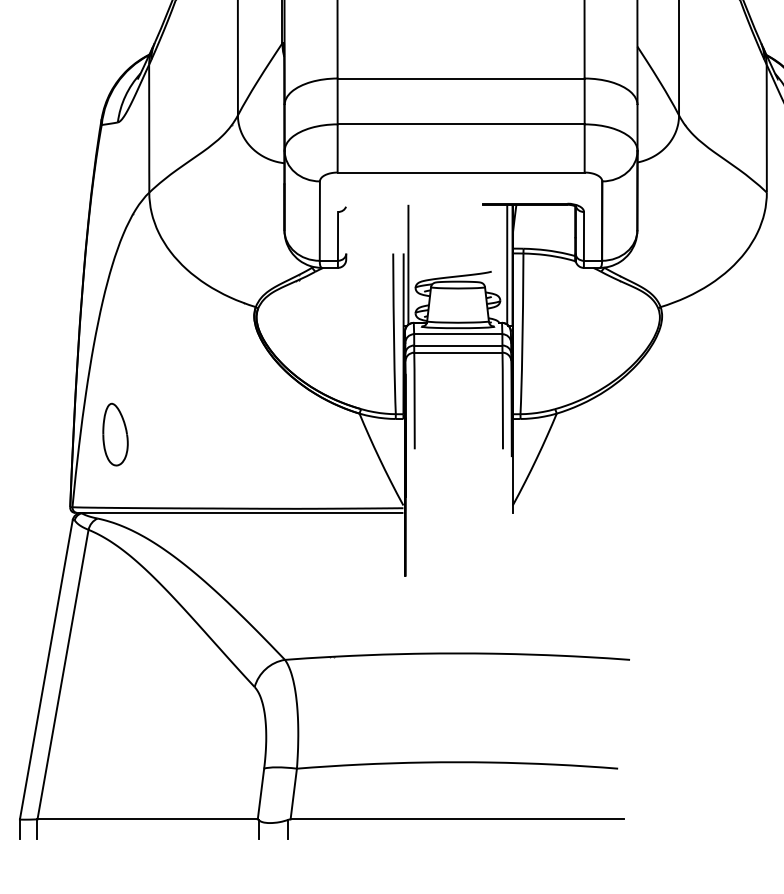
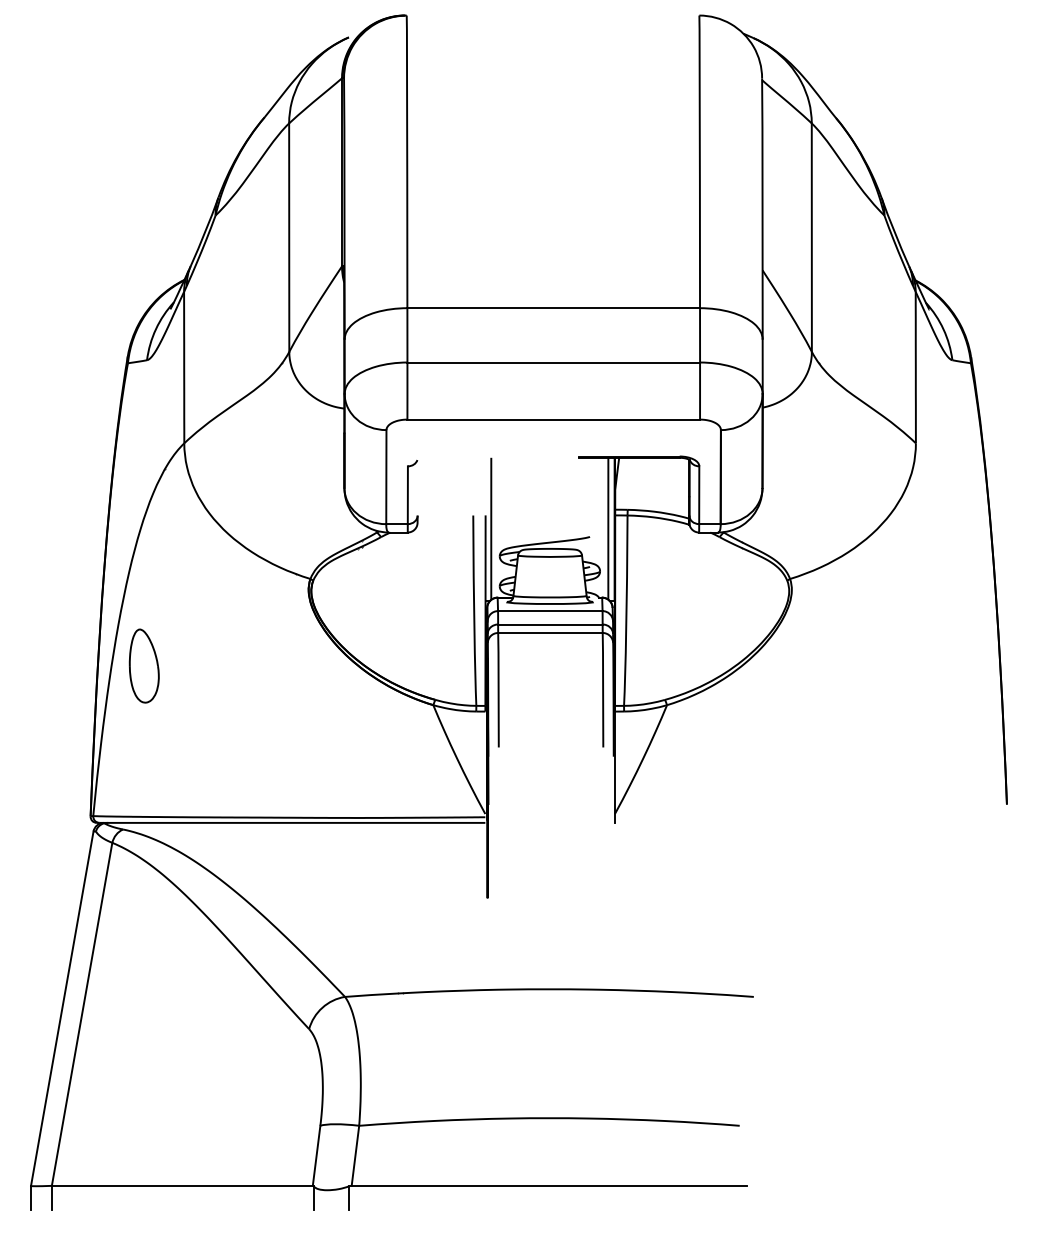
part: (114, 434) -> (143, 665), moved

